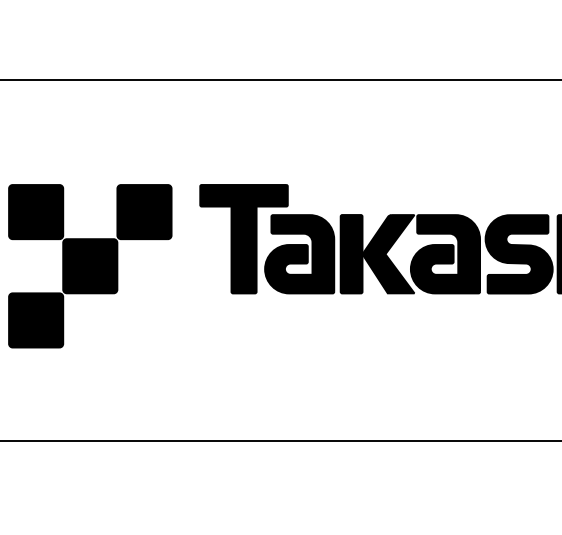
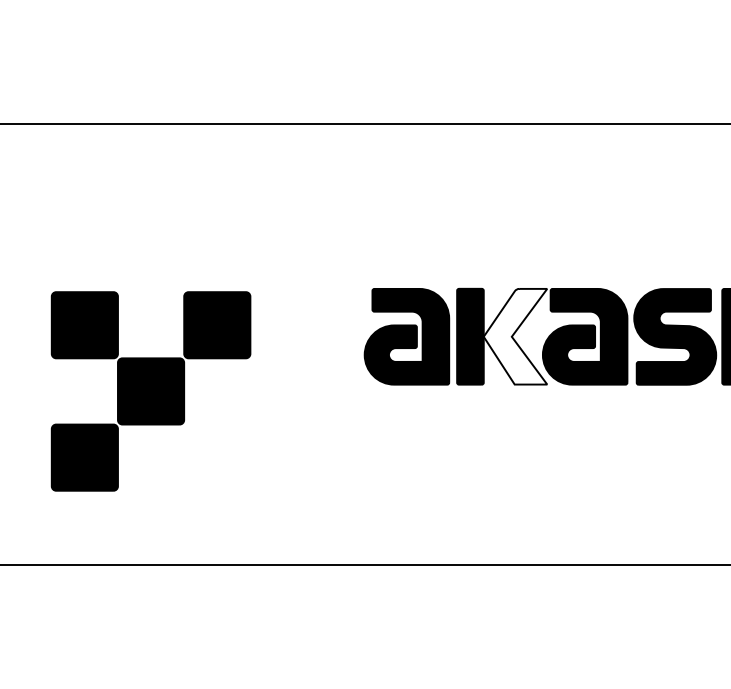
part: (243, 239) -> (338, 318), removed
fill: (388, 254) -> (515, 336), removed
part: (89, 266) -> (150, 391), moved

